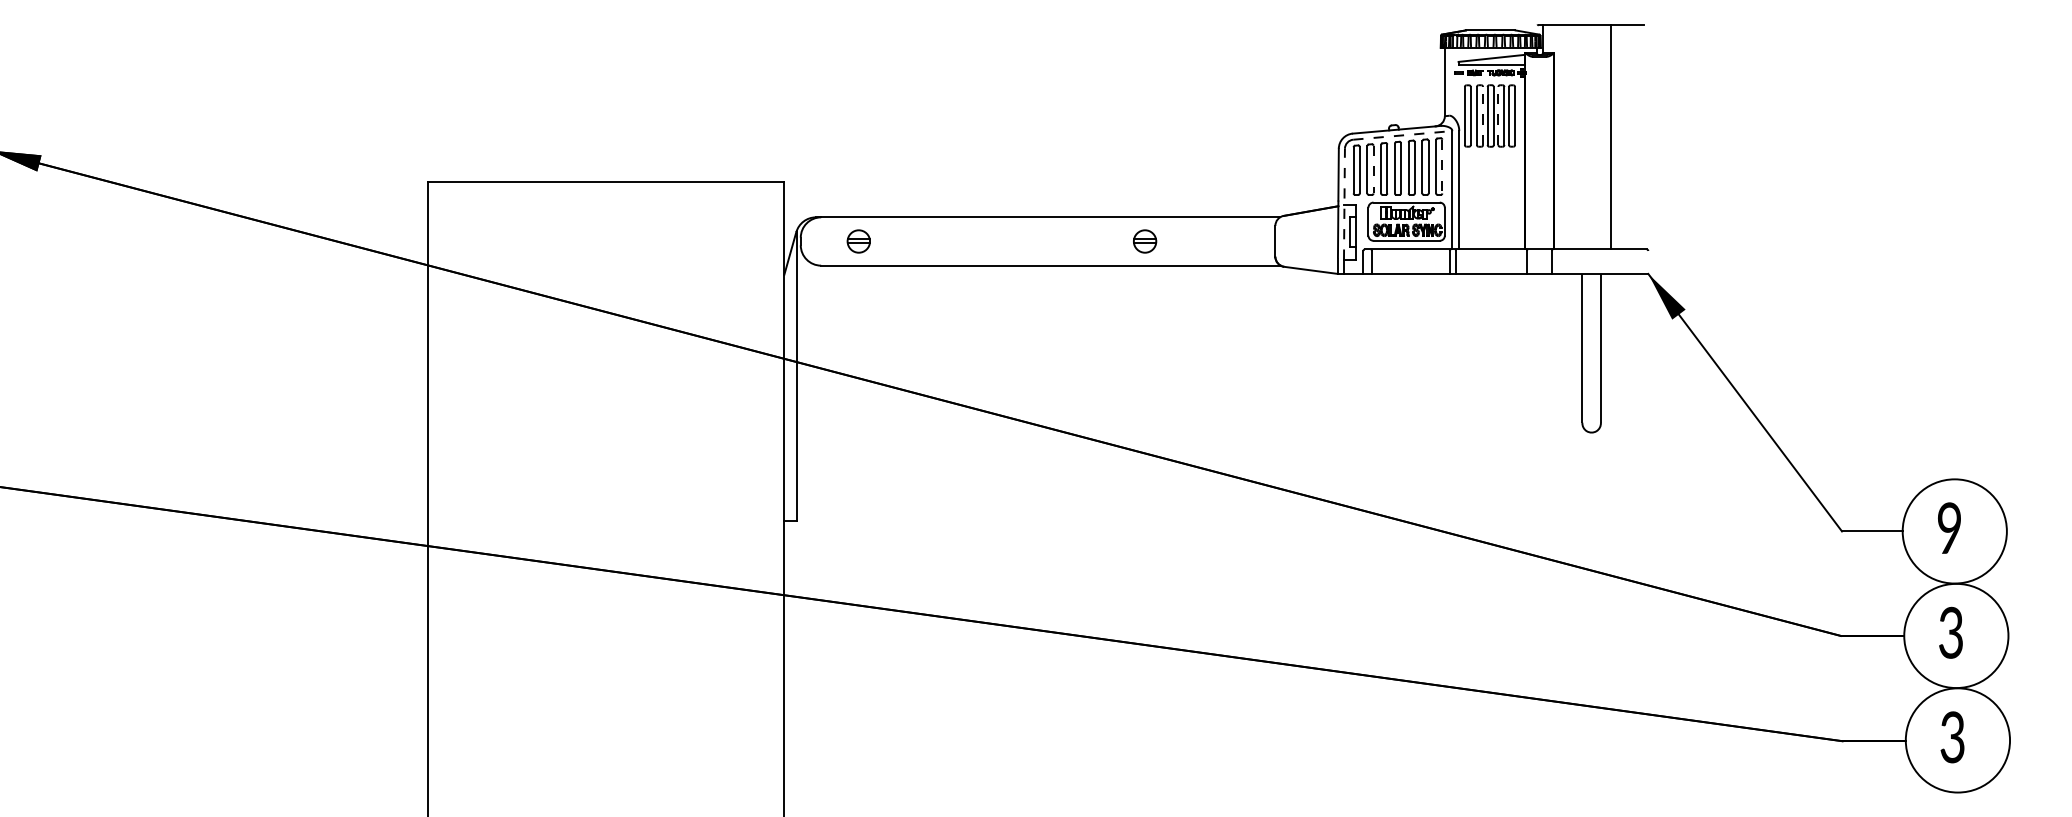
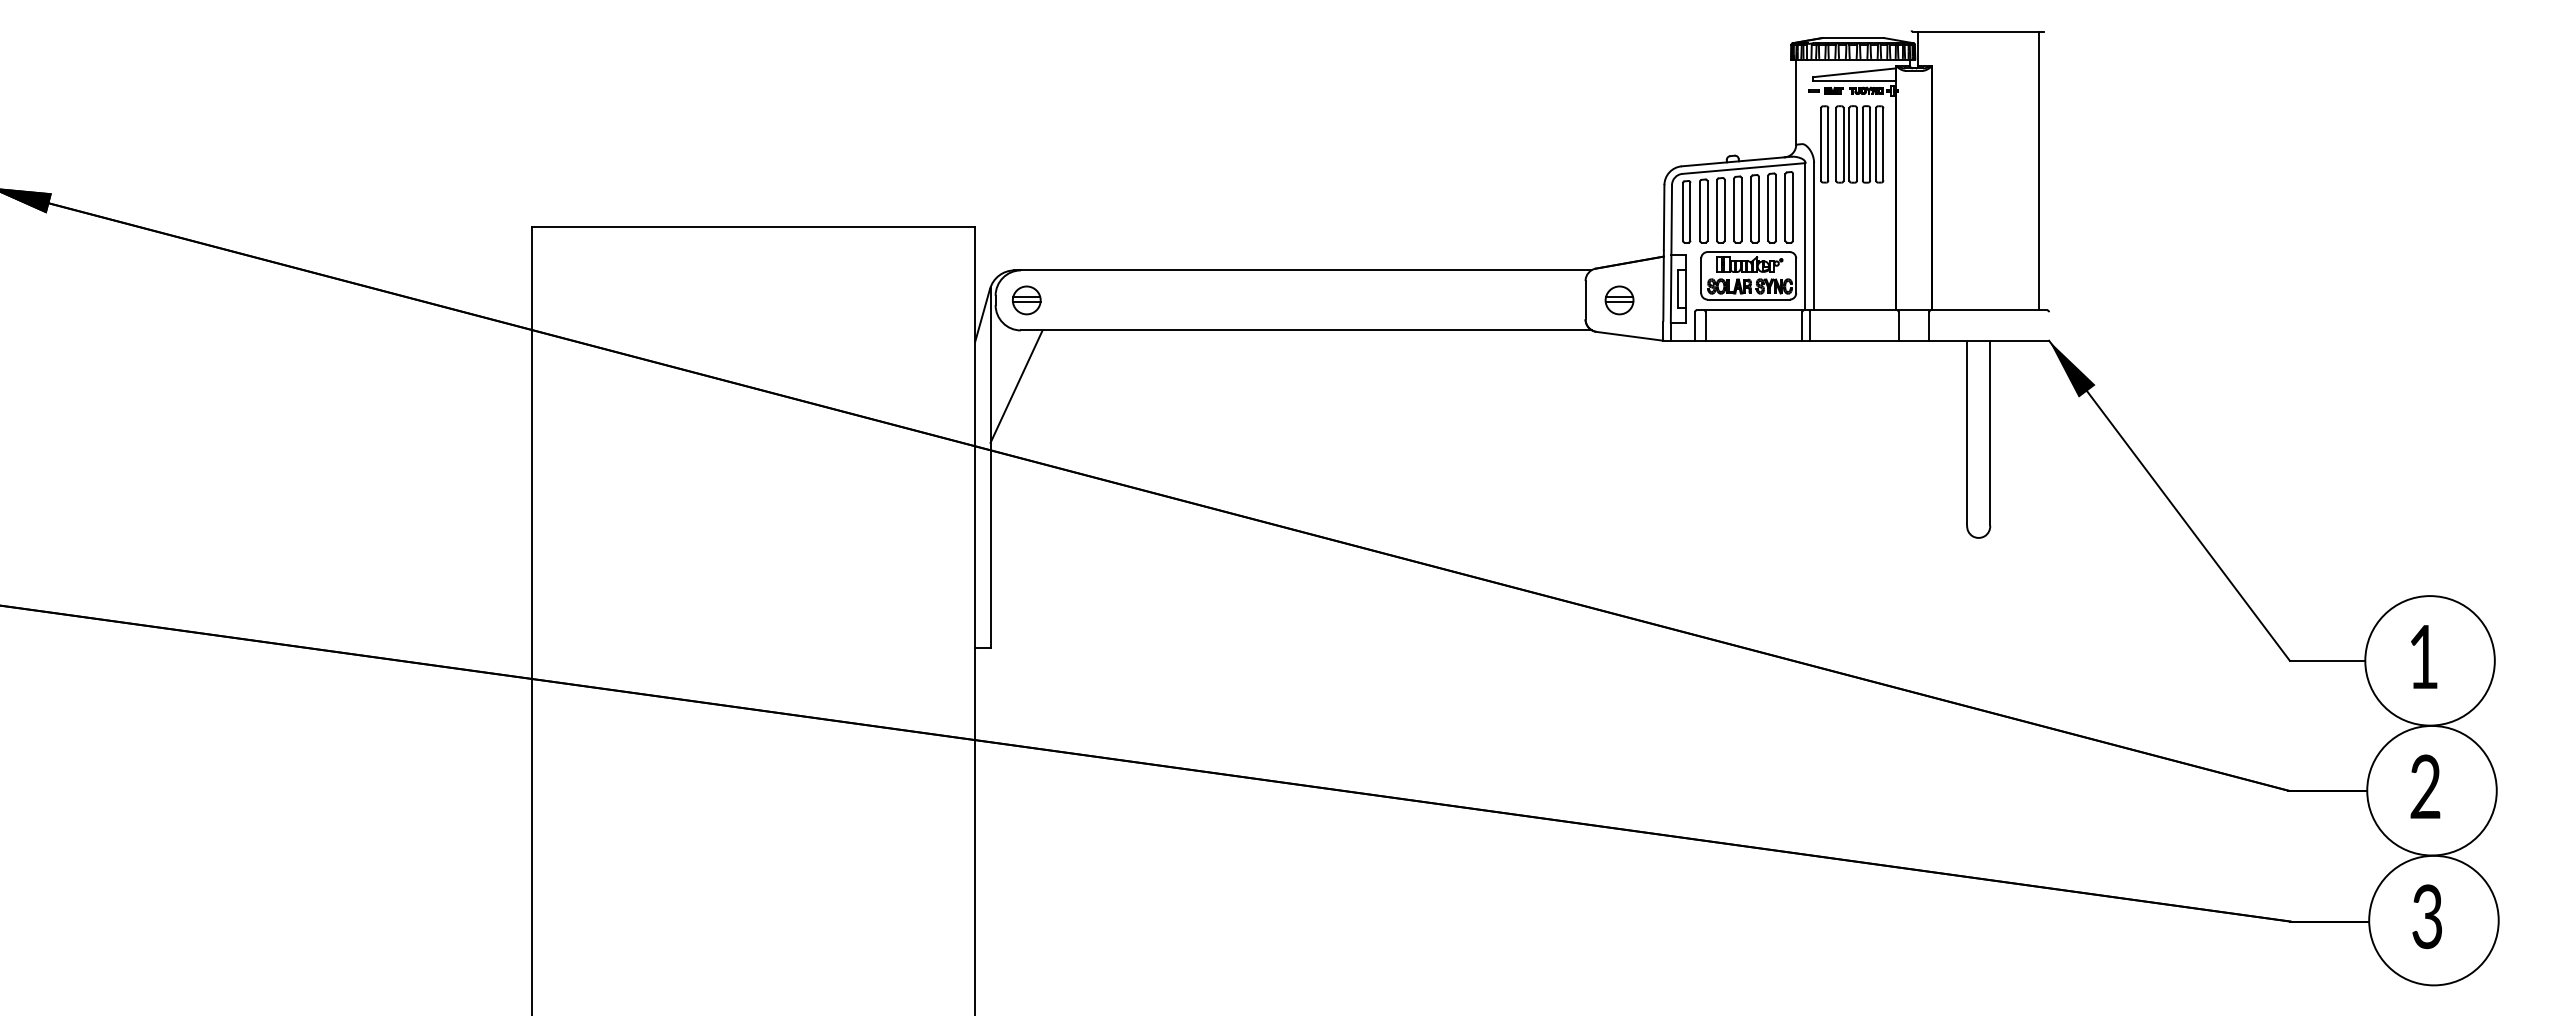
line: (1482, 115) -> (1843, 143), dashed -> solid
line: (1498, 115) -> (1862, 143), dashed -> solid
line: (1402, 135) -> (1743, 168), dashed -> solid
line: (1610, 136) -> (2038, 170), moved
line: (1442, 166) -> (1793, 207), dashed -> solid
line: (1373, 169) -> (1707, 211), dashed -> solid
line: (1344, 204) -> (1671, 254), dashed -> solid
part: (858, 241) -> (1026, 300), moved
part: (1145, 241) -> (1619, 300), moved
line: (817, 310) -> (1016, 386), added
text: (1949, 527) -> (2423, 656), 9 -> 1
text: (1951, 633) -> (2425, 787), 3 -> 2

